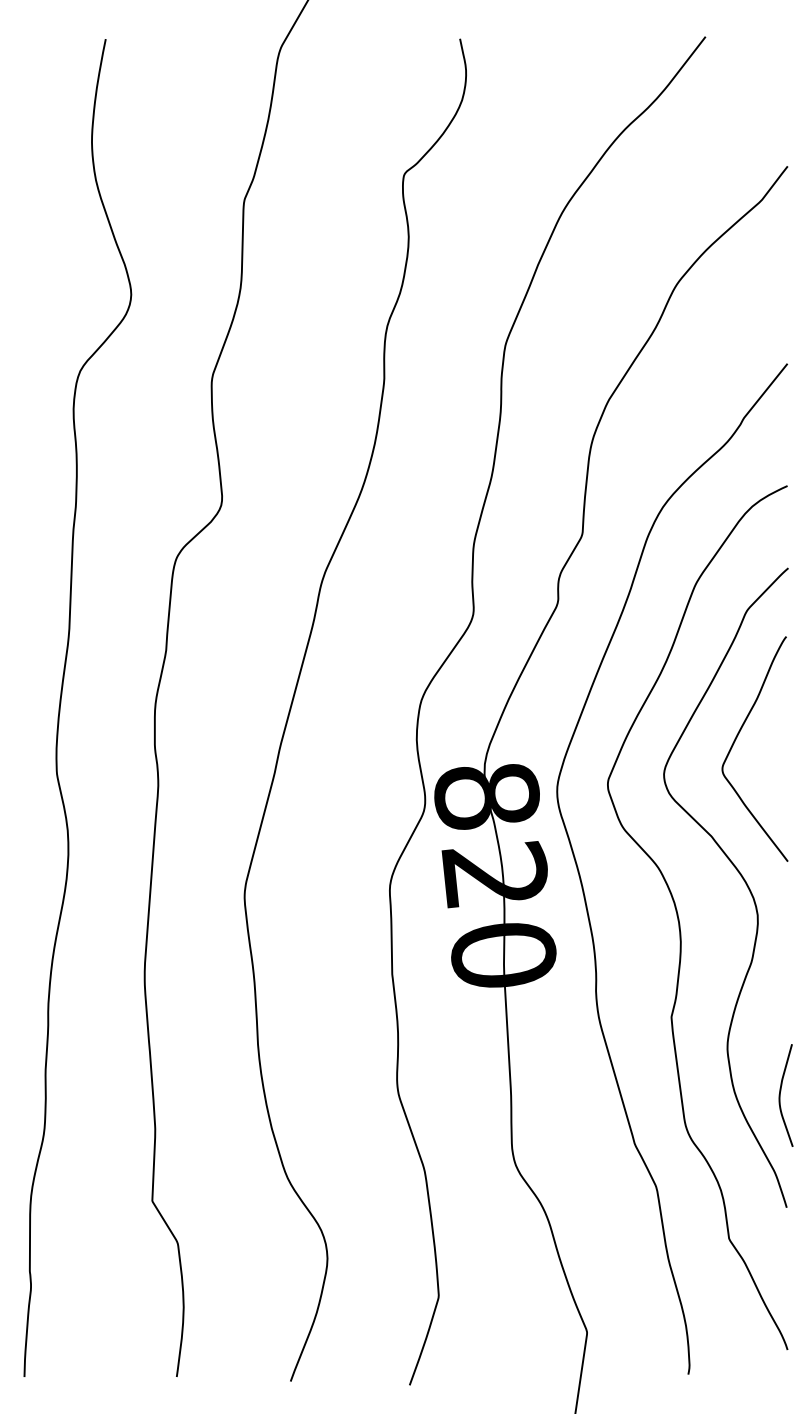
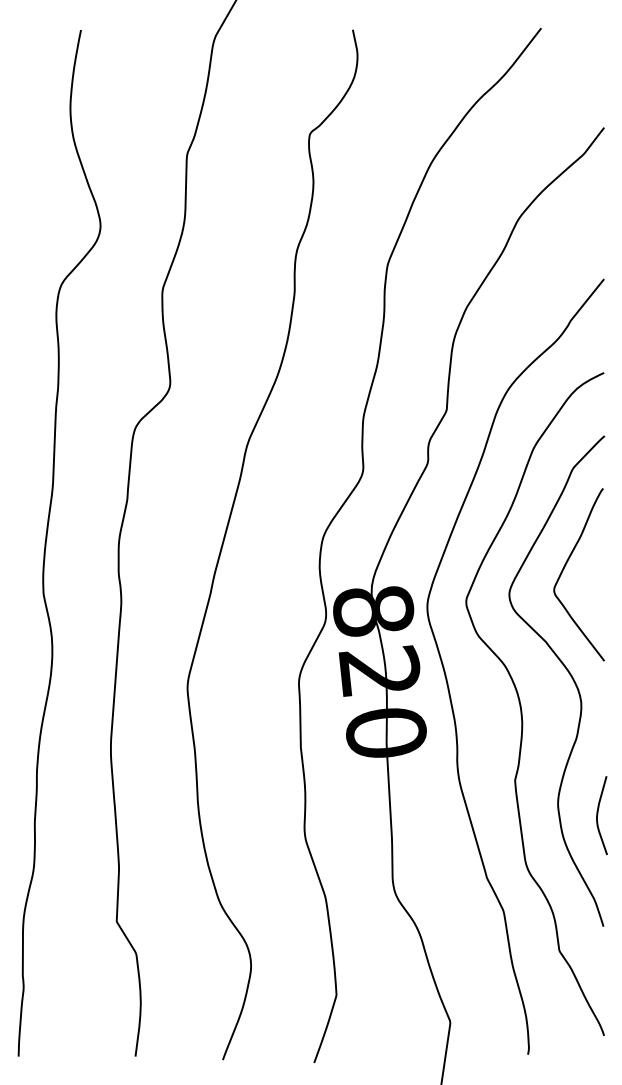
curve: (781, 1094) -> (598, 814), moved

